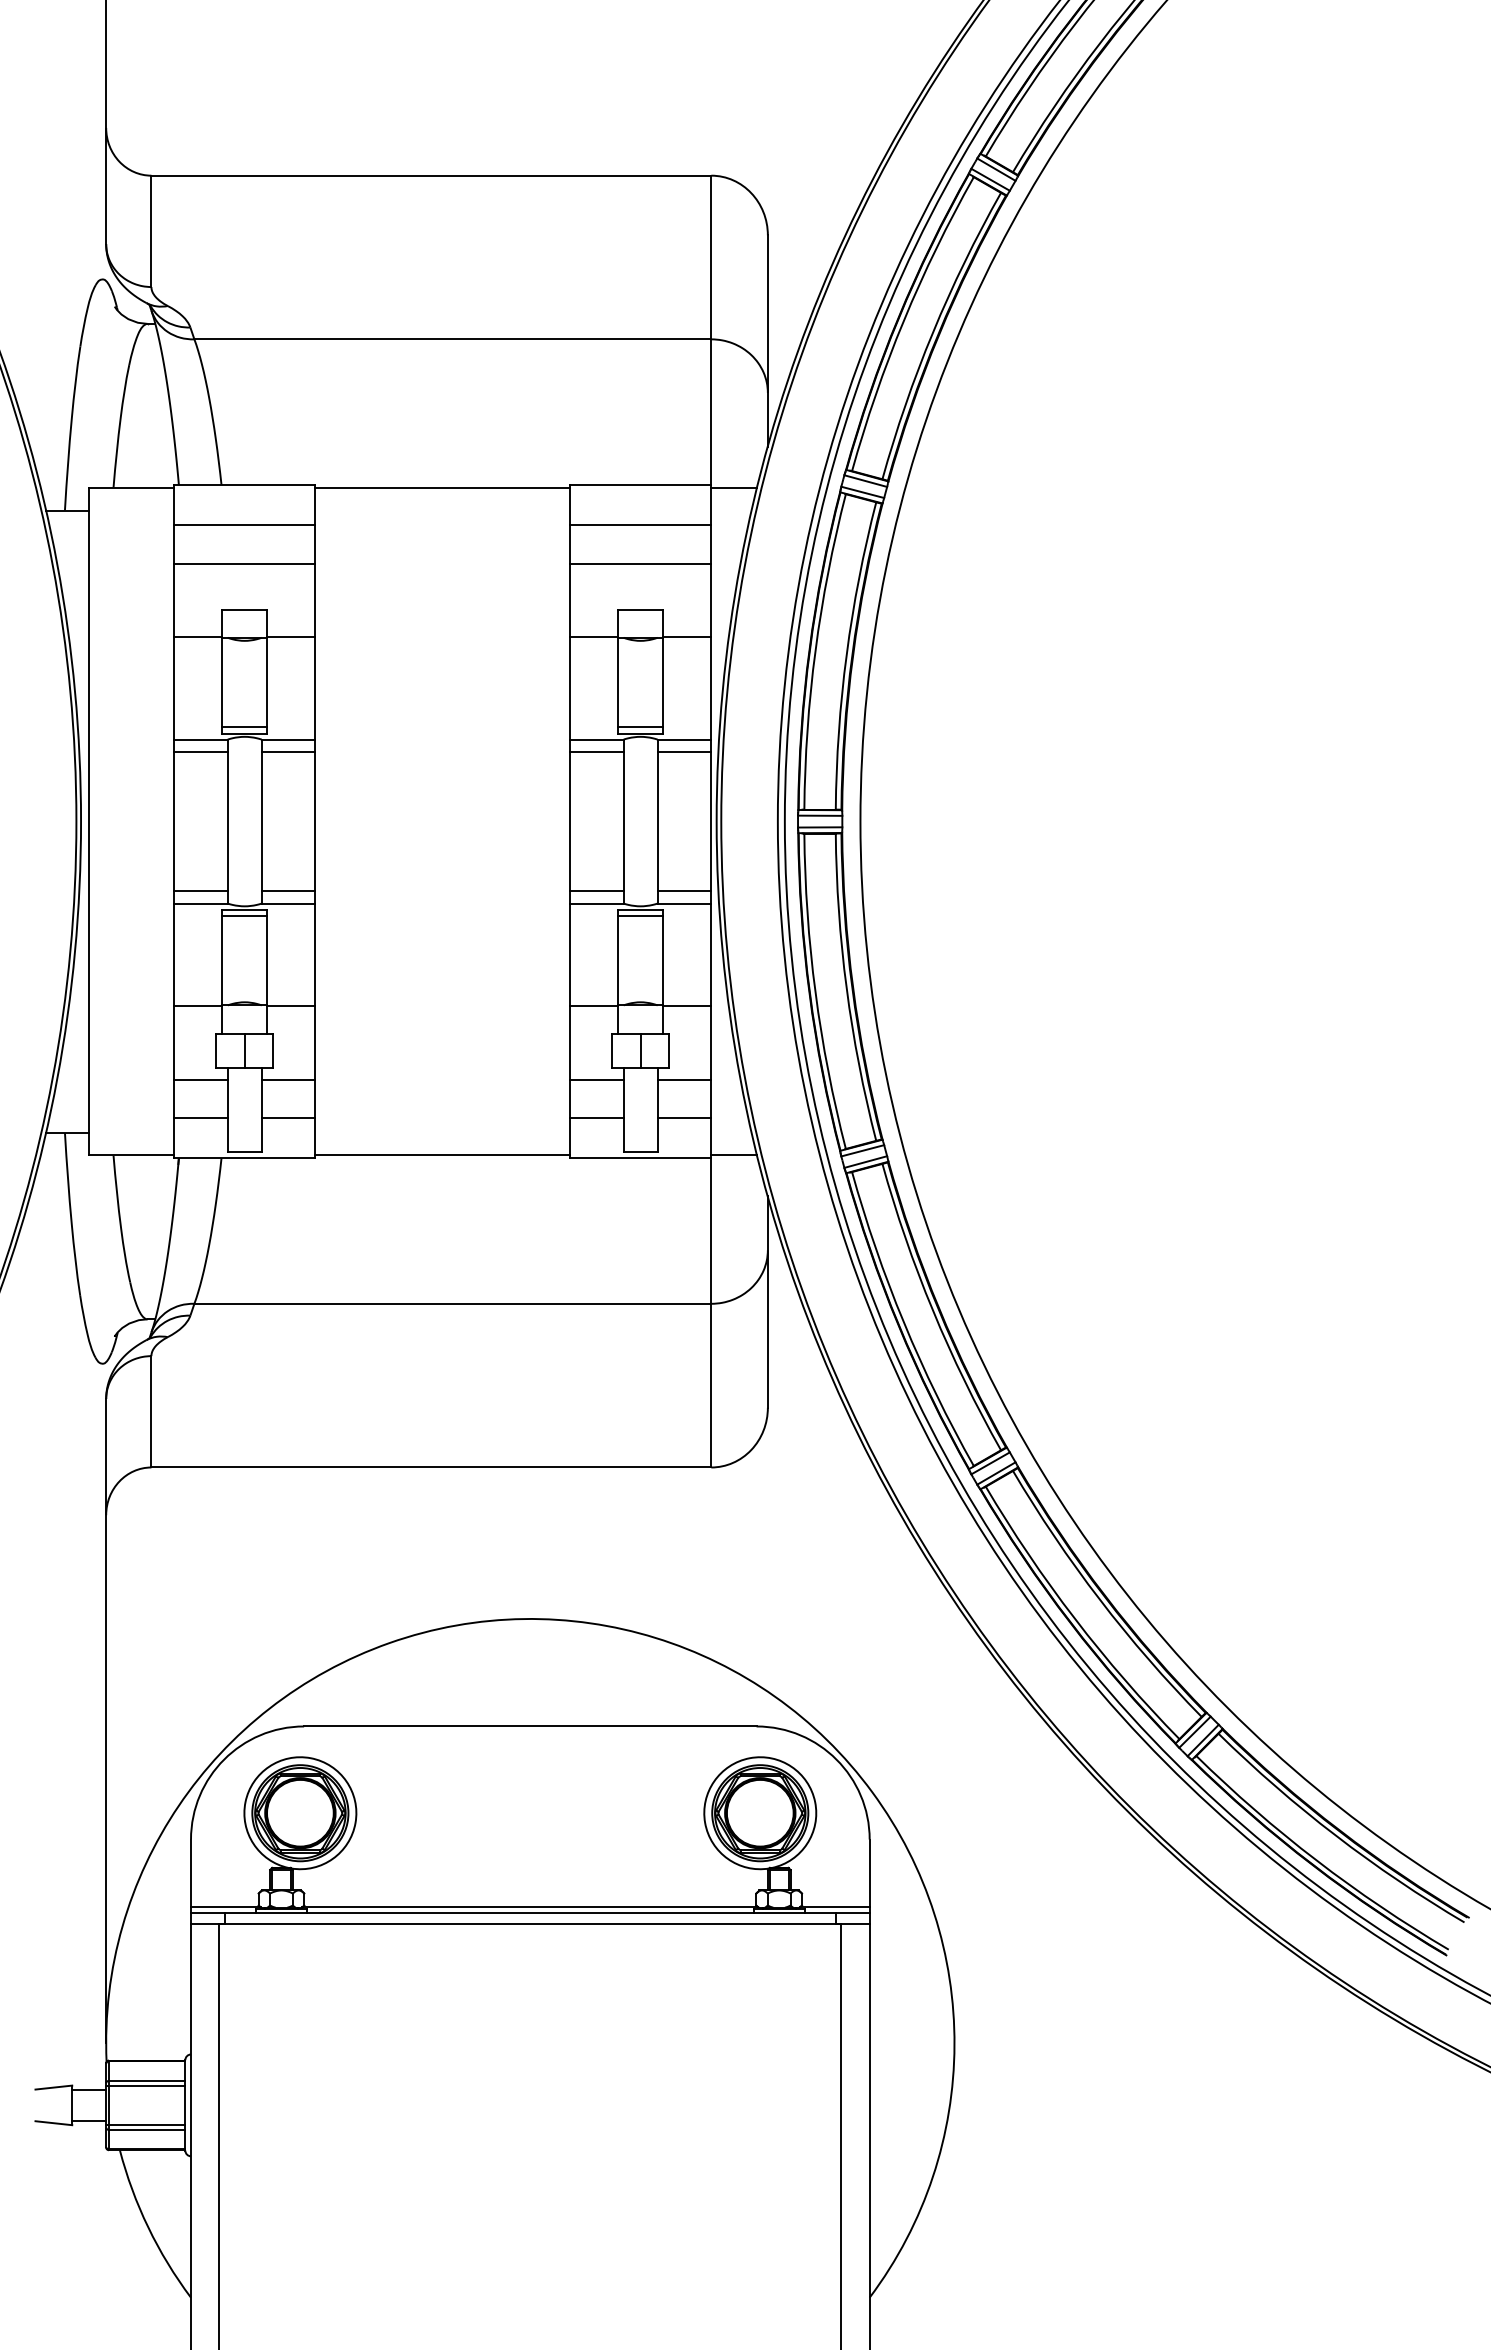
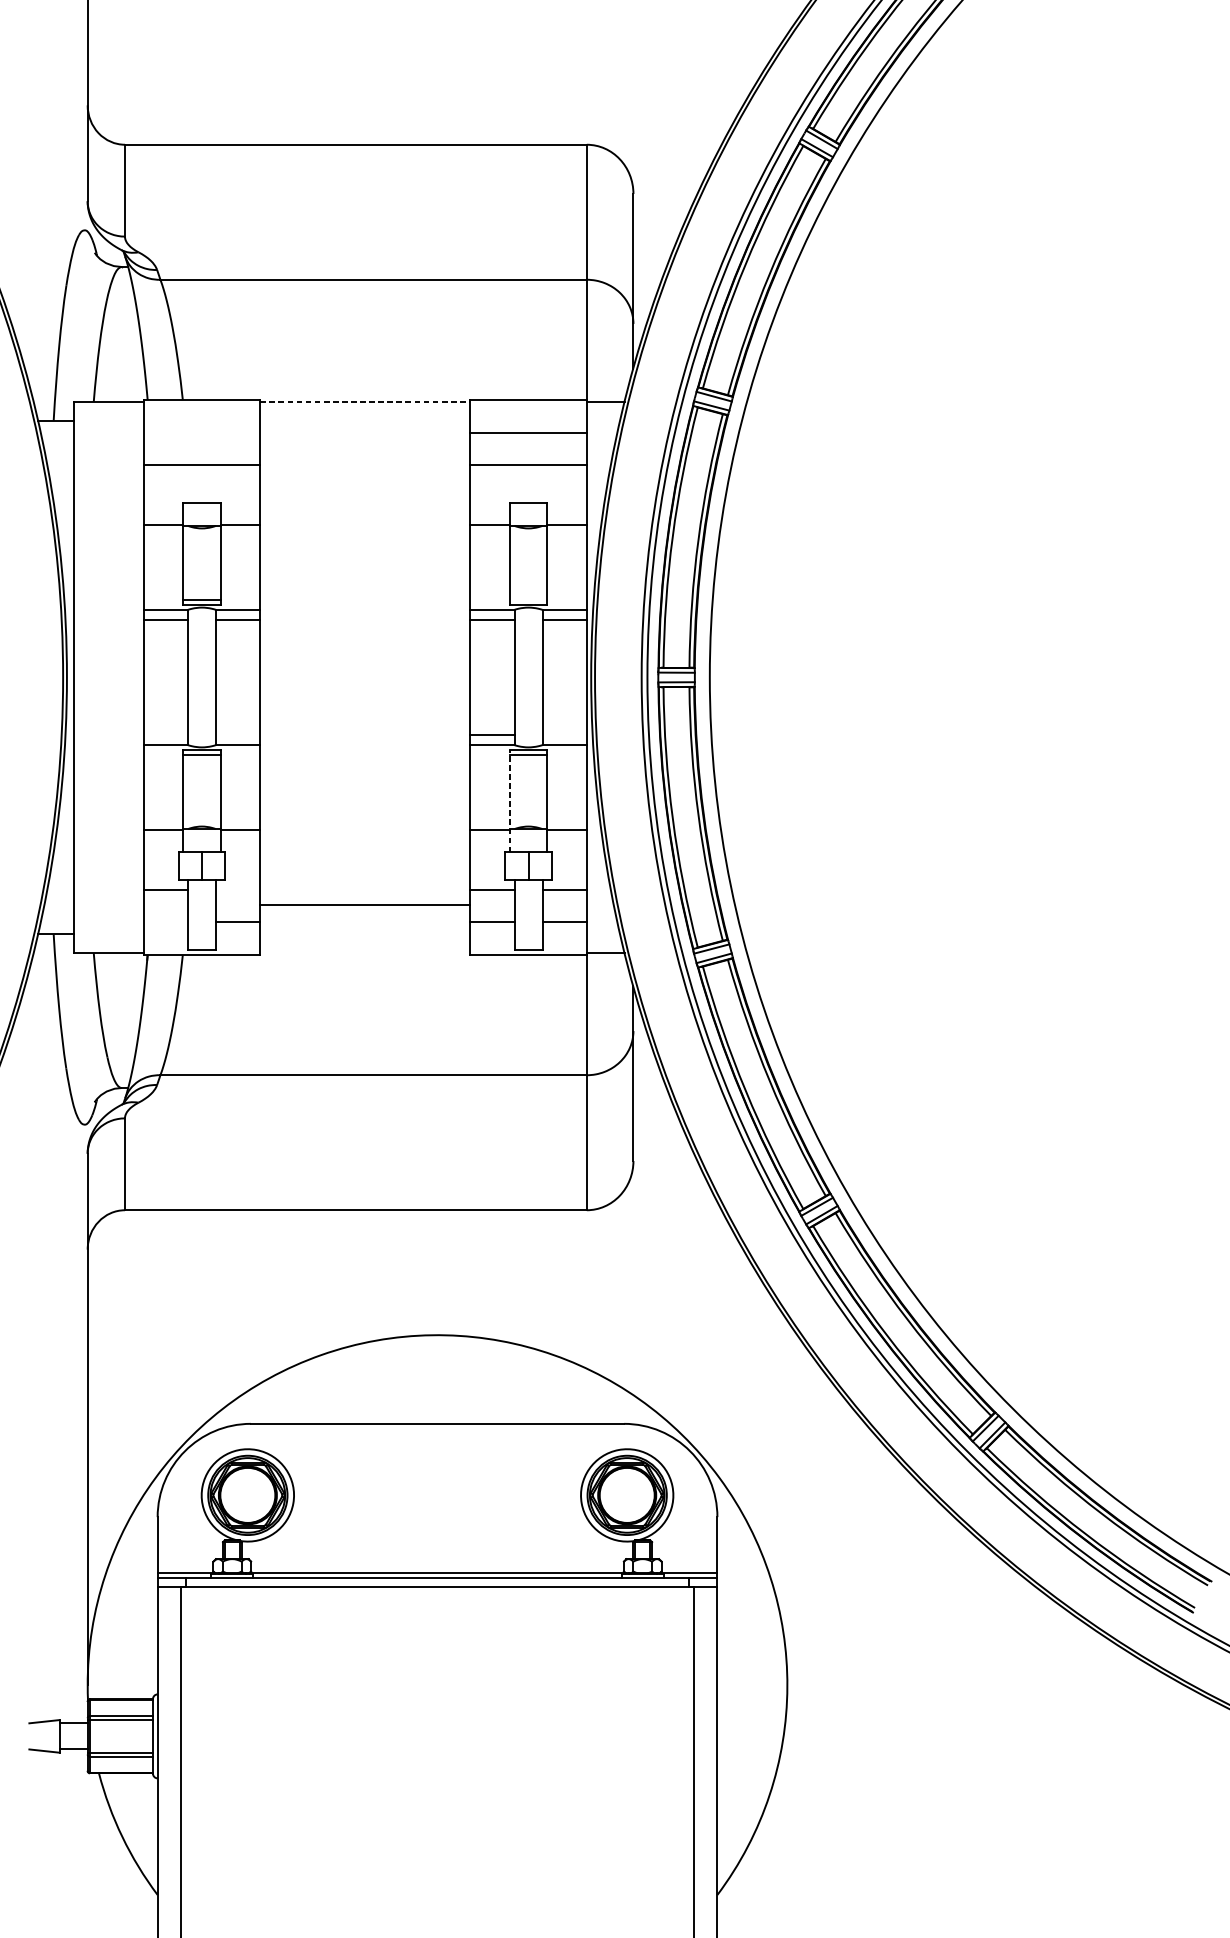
line: (443, 487) -> (365, 401), solid -> dashed
line: (244, 525) -> (201, 433), removed
line: (640, 727) -> (528, 599), removed
line: (200, 891) -> (165, 735), removed
line: (288, 891) -> (238, 735), removed
line: (684, 891) -> (564, 735), removed
line: (618, 971) -> (510, 801), solid -> dashed
line: (288, 1079) -> (238, 890), removed
line: (200, 1117) -> (165, 921), removed
line: (442, 1155) -> (365, 905), moved

